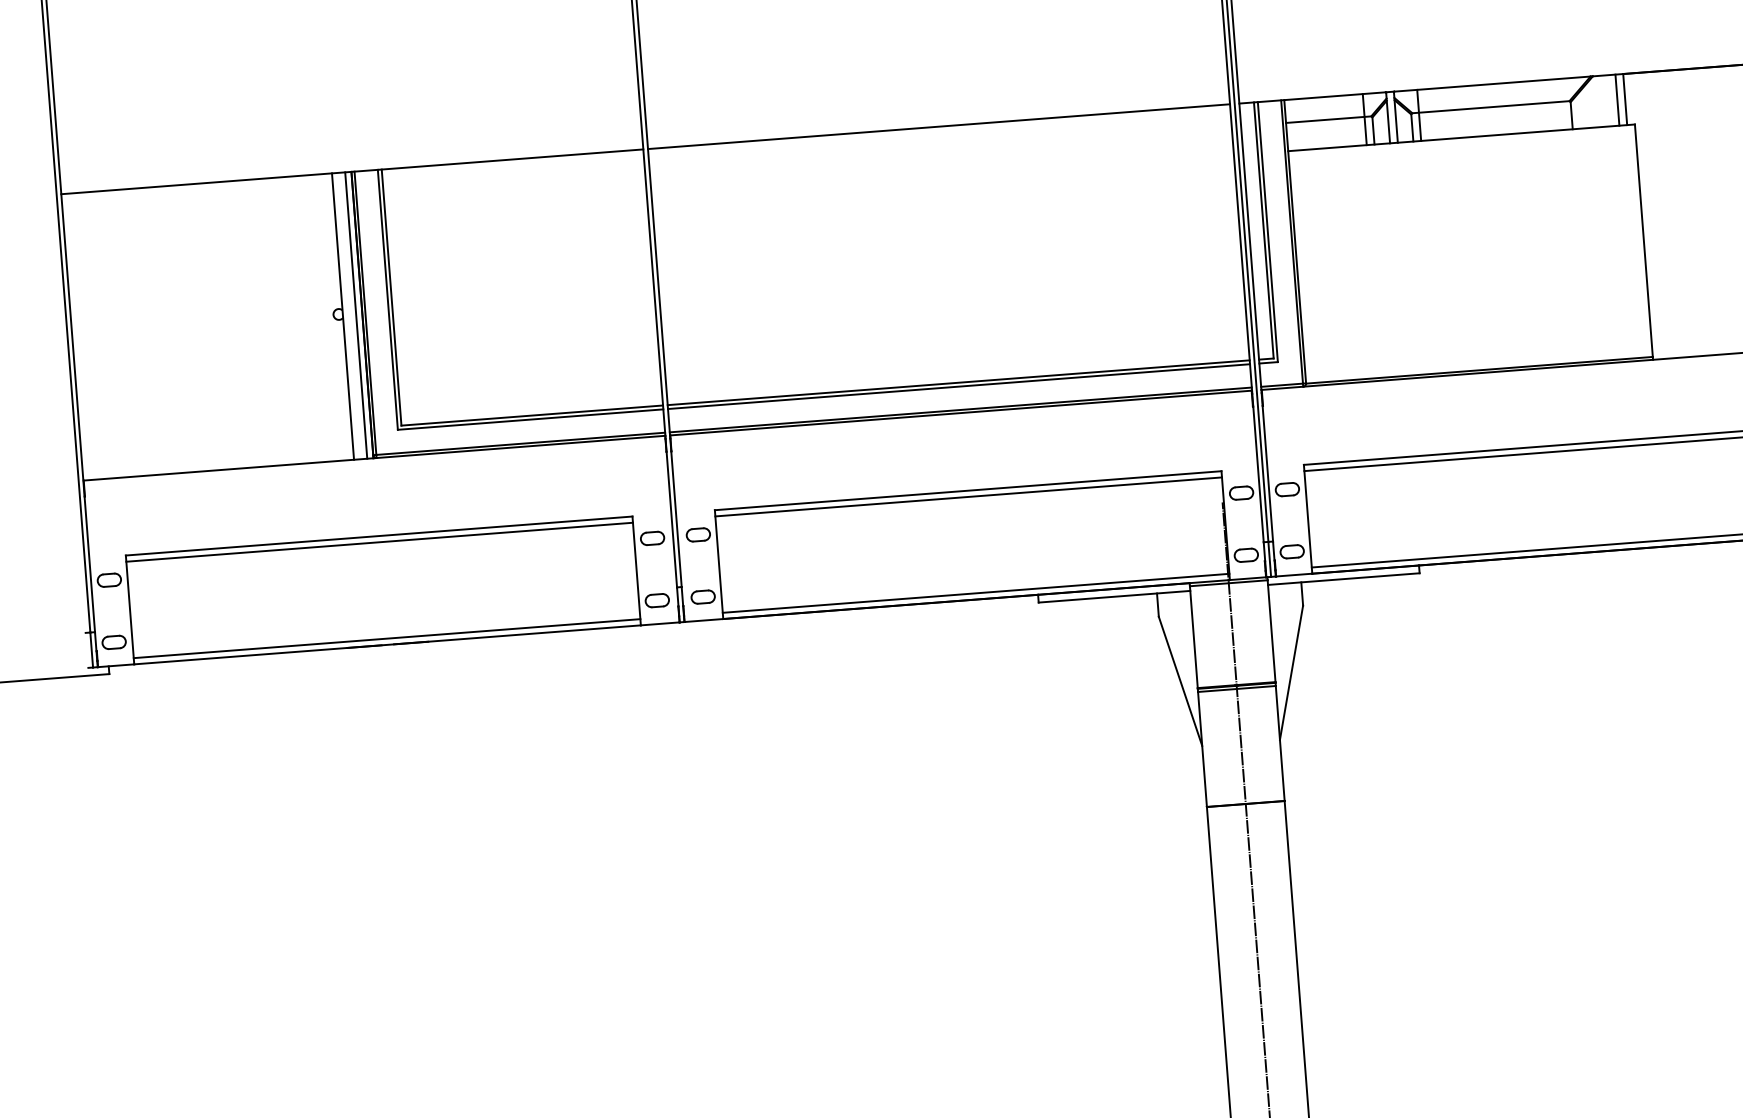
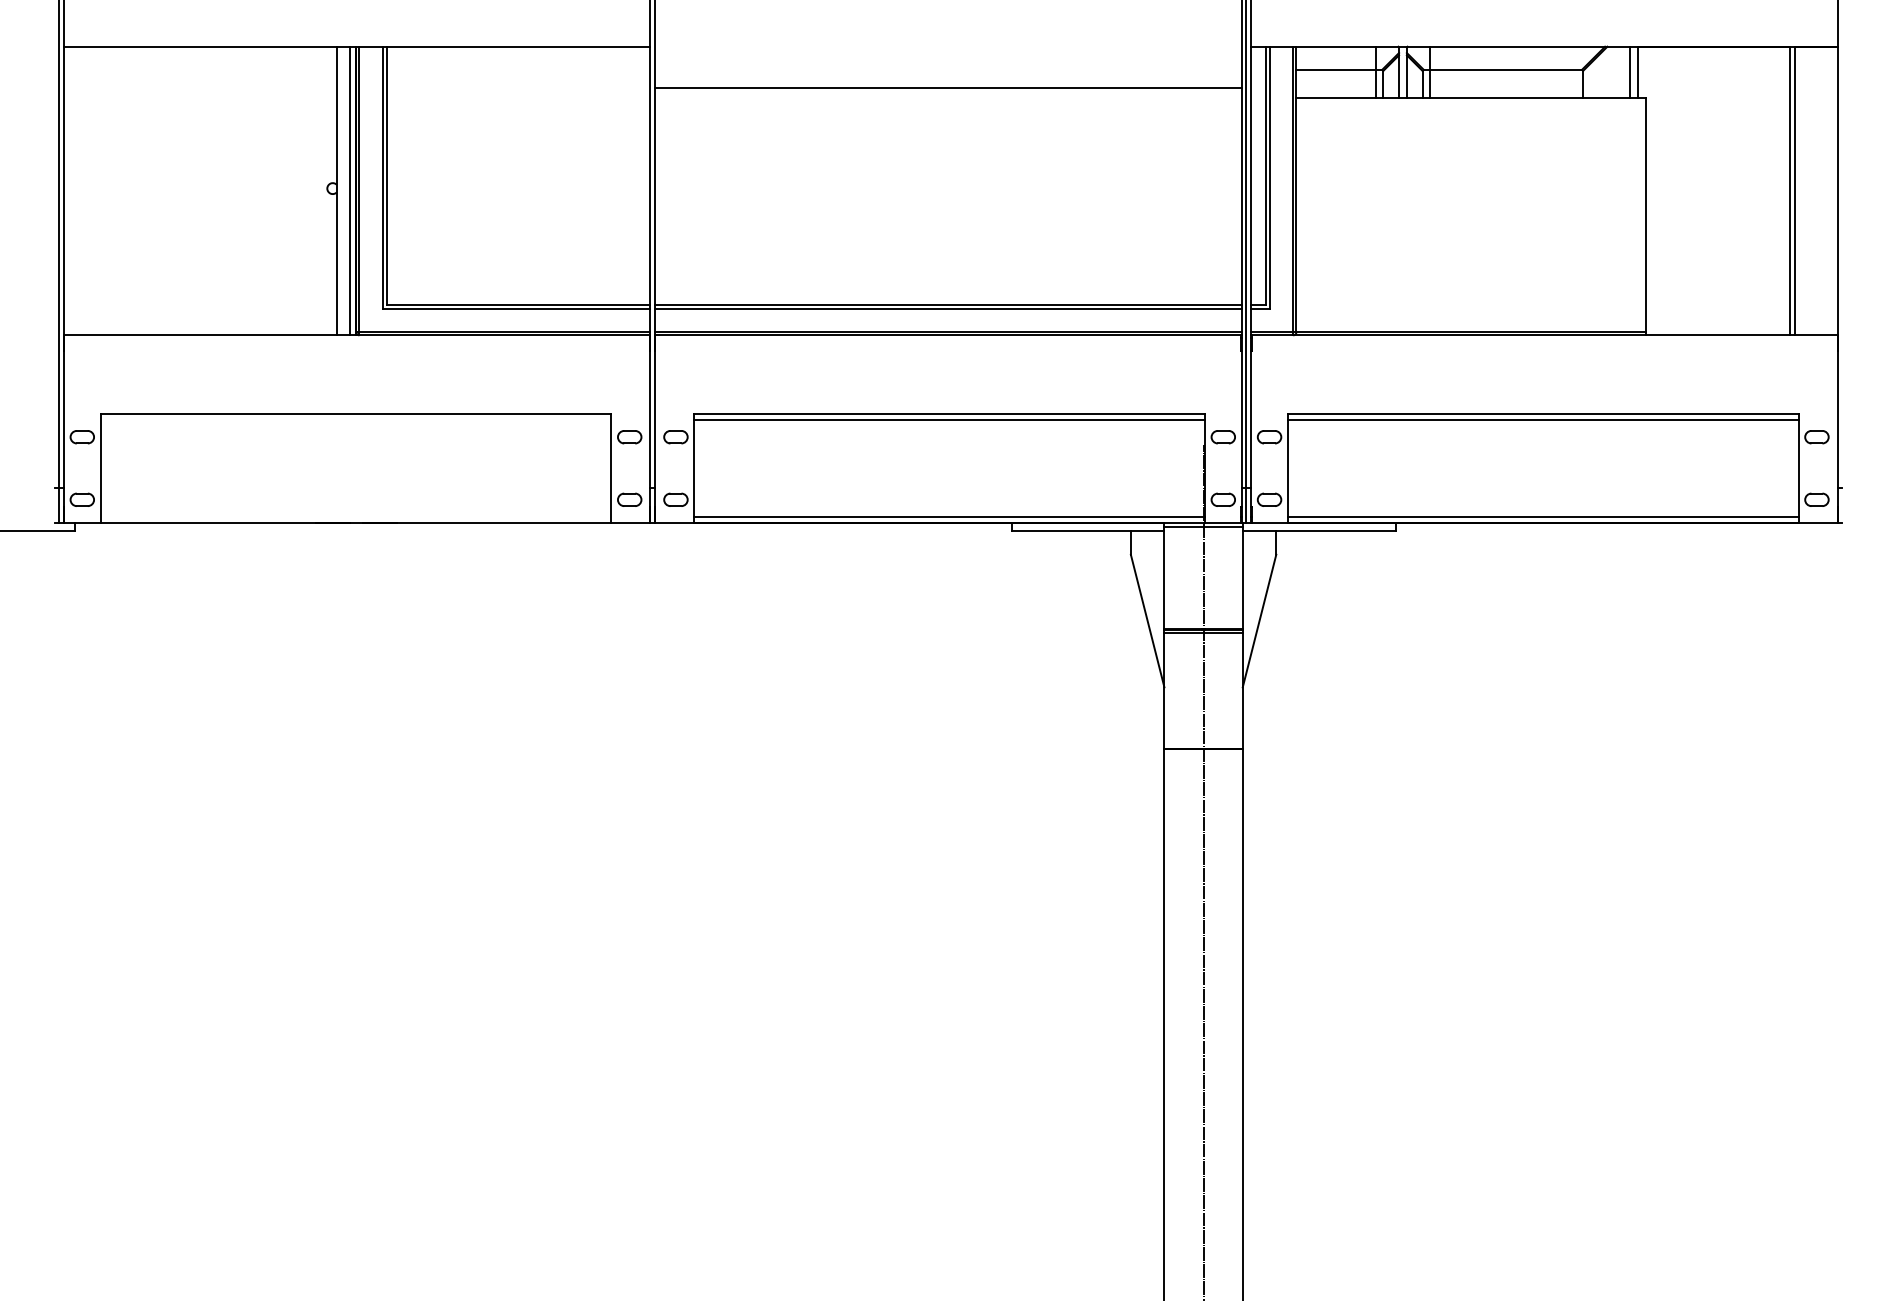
line: (939, 126) -> (948, 87), moved
line: (379, 541) -> (355, 419), removed
line: (386, 639) -> (355, 517), removed

